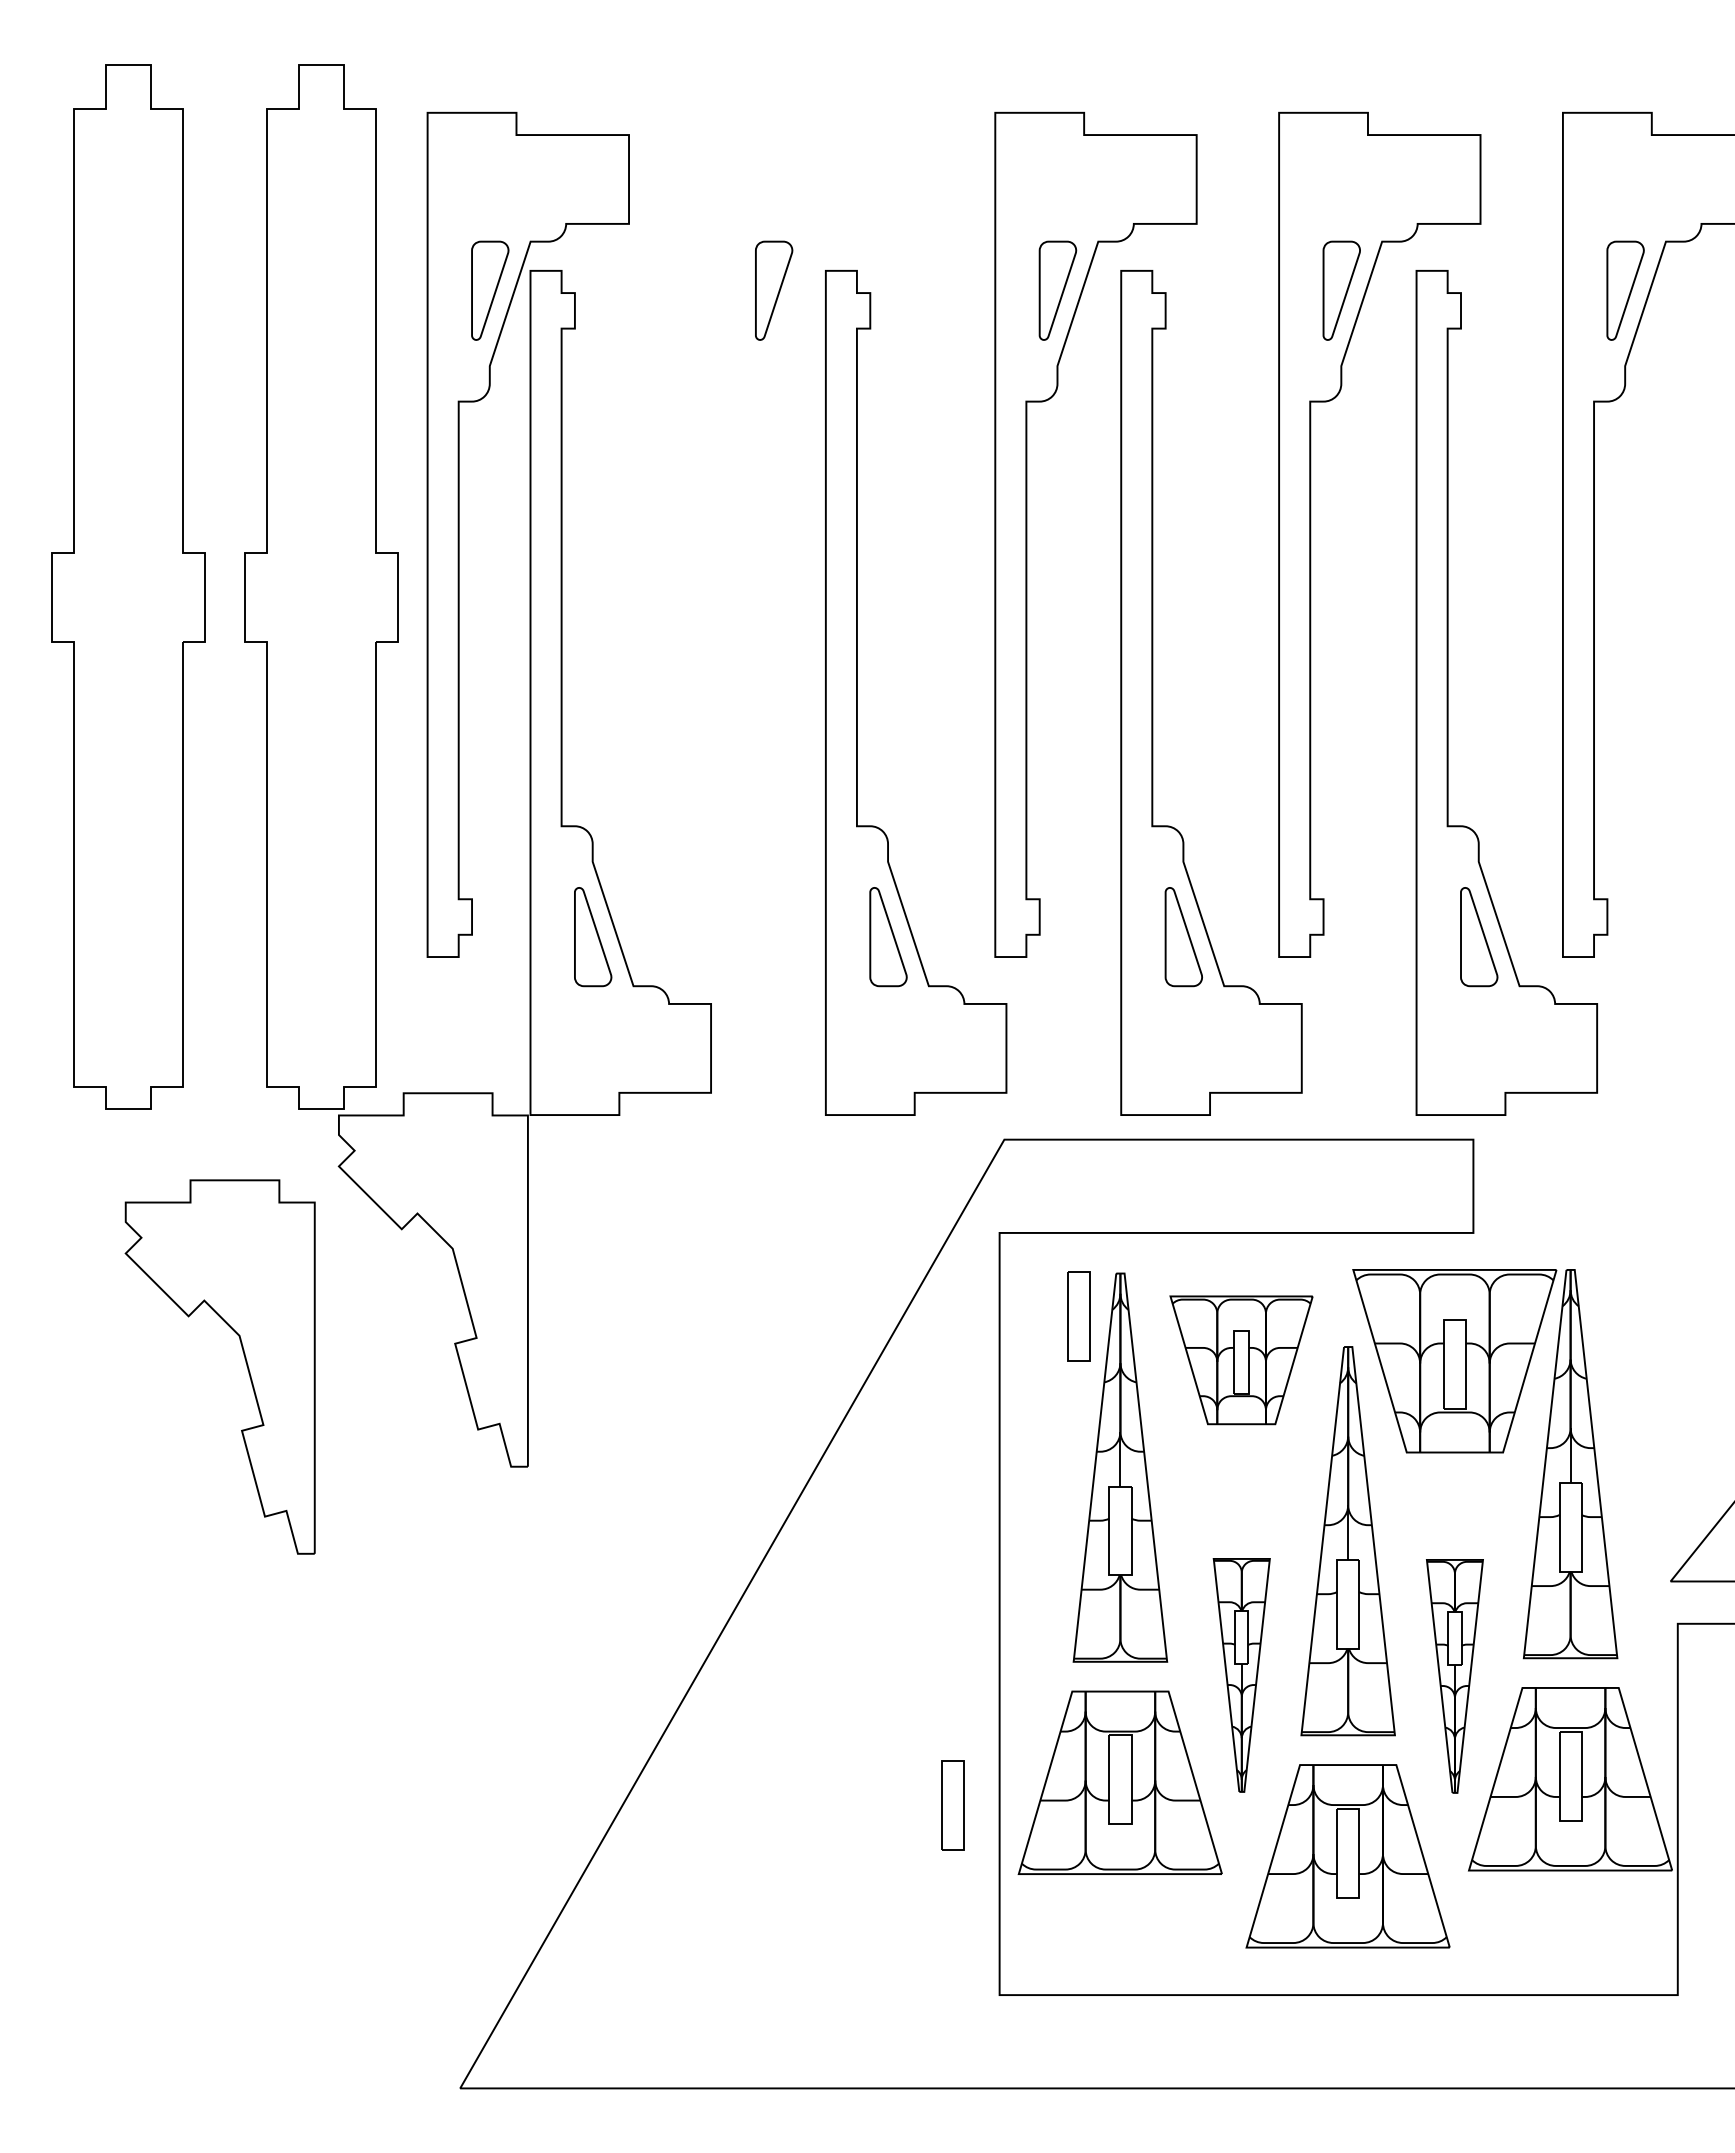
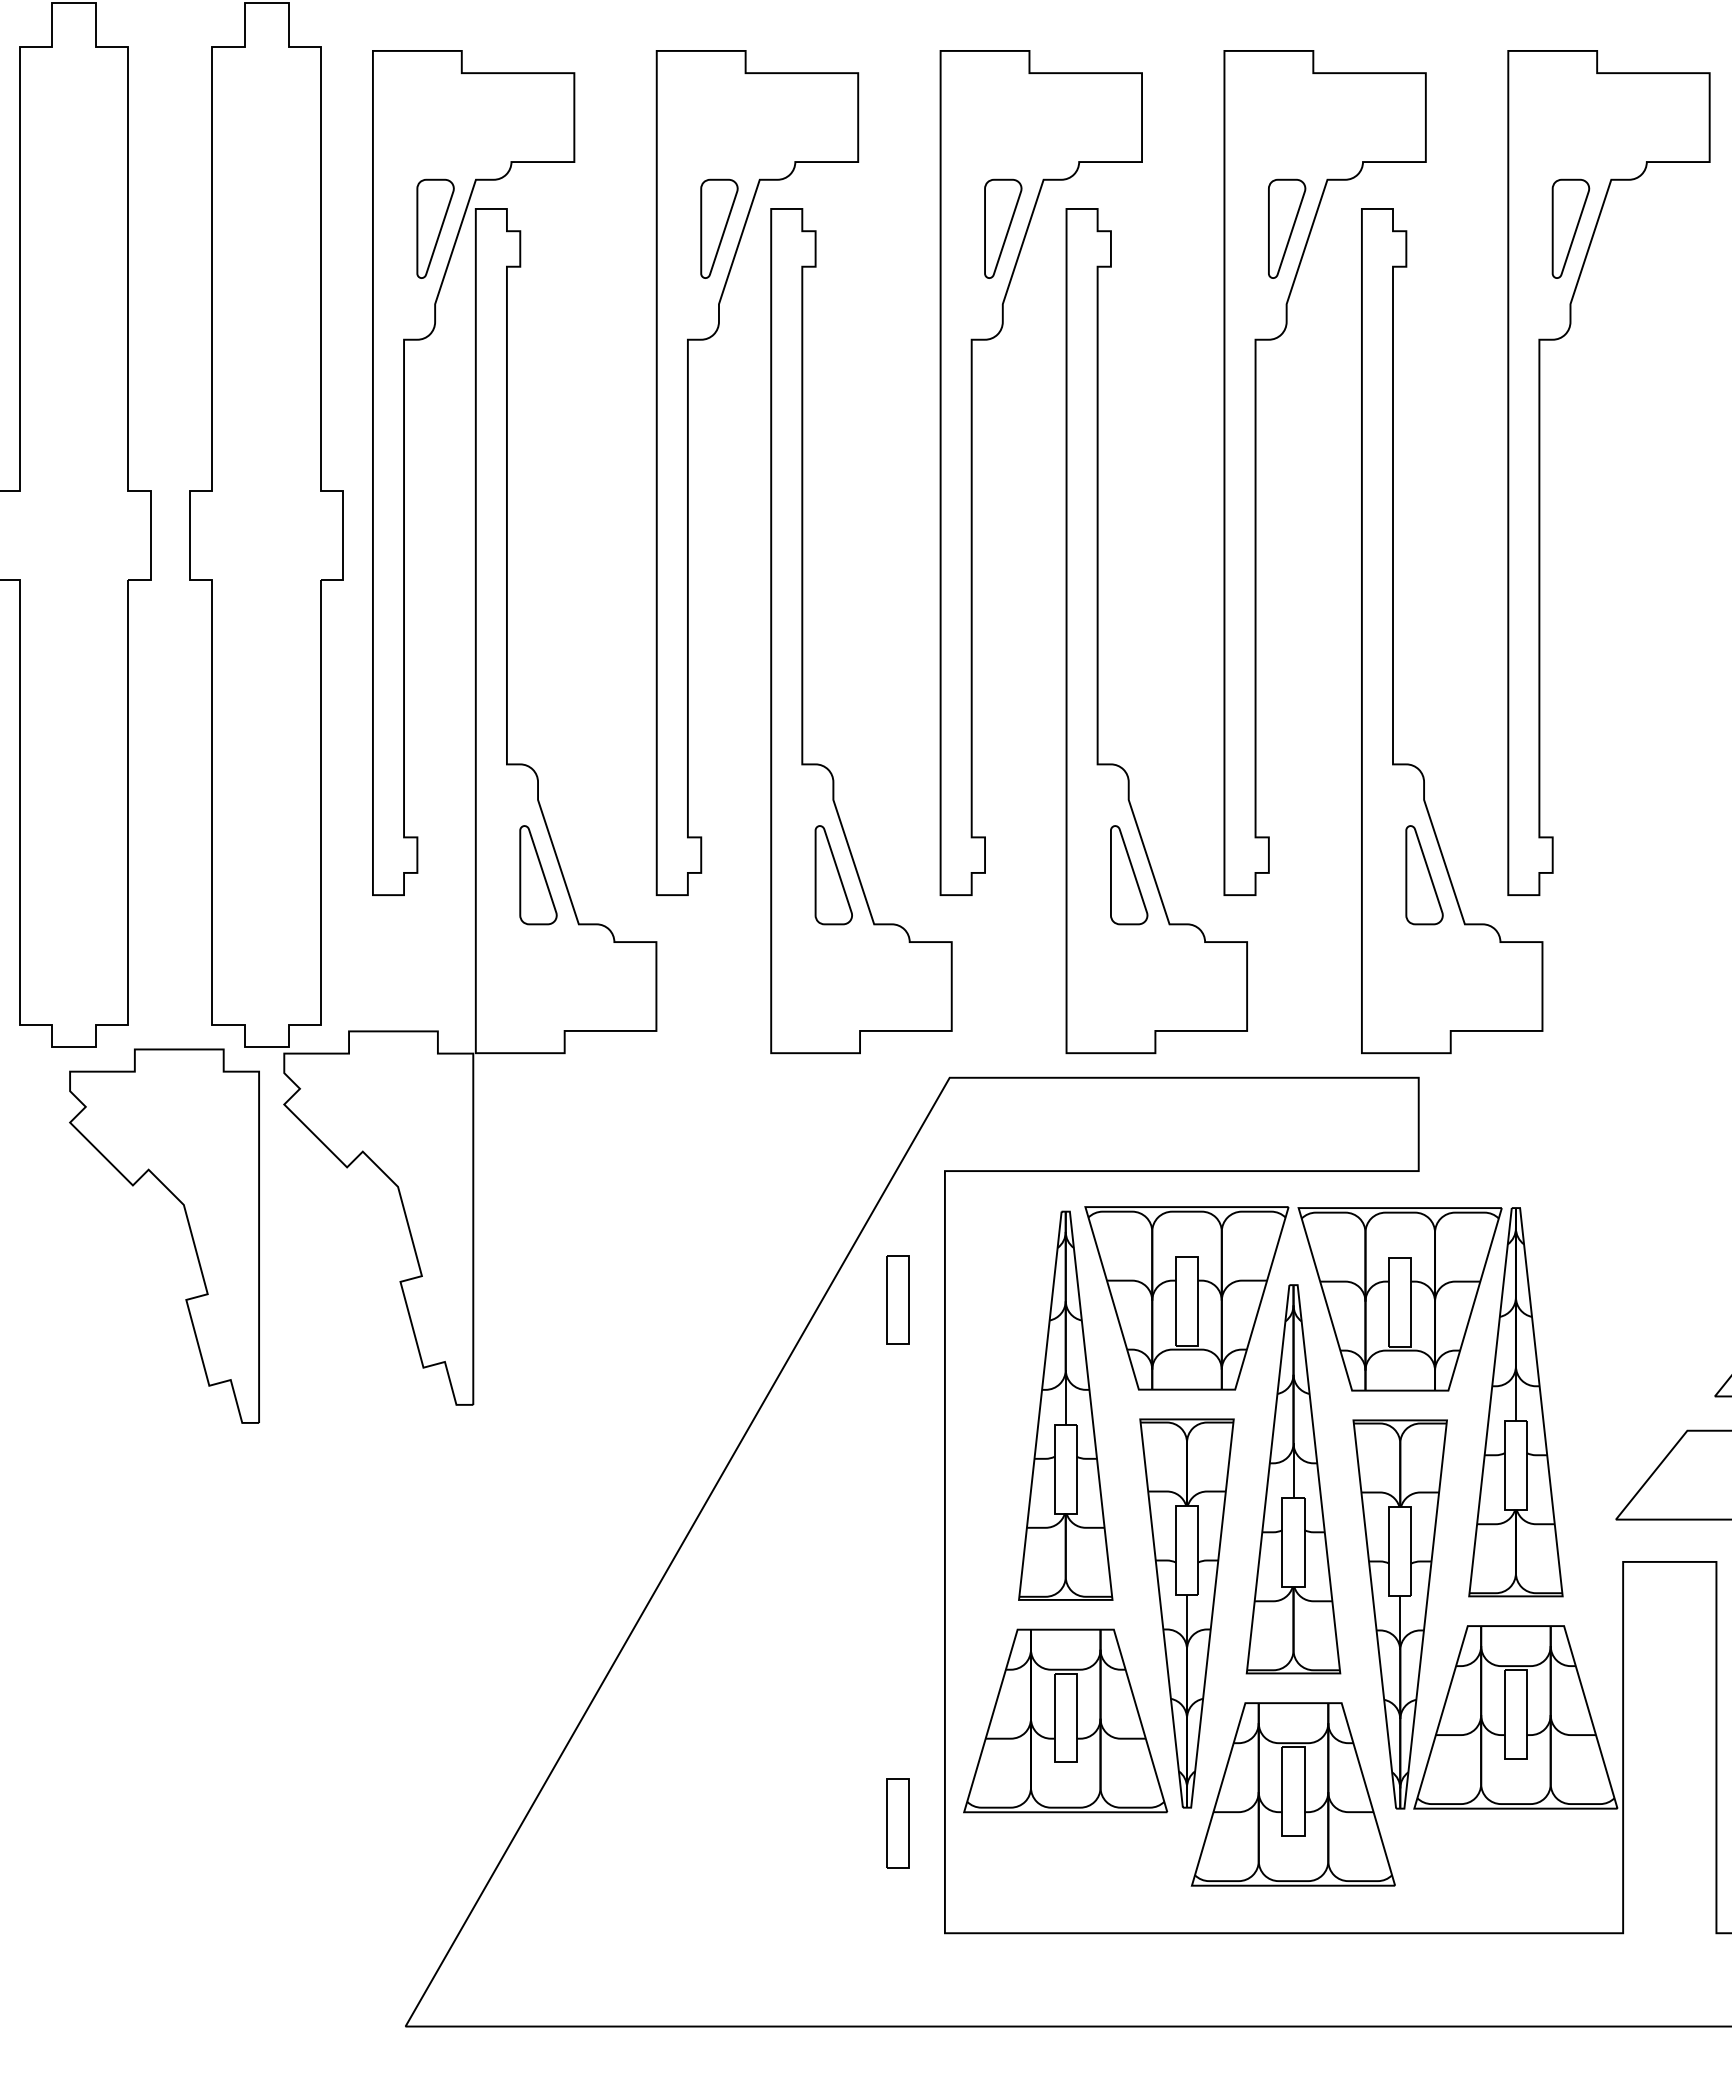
part: (743, 534) -> (688, 472), added
part: (1078, 1316) -> (897, 1299), moved
part: (244, 1358) -> (188, 1227), moved
part: (1241, 1360) -> (1186, 1298), size x1.43
part: (1241, 1675) -> (1186, 1613), size x1.67
part: (1454, 1676) -> (1399, 1614), size x1.67
part: (952, 1805) -> (897, 1823), moved

